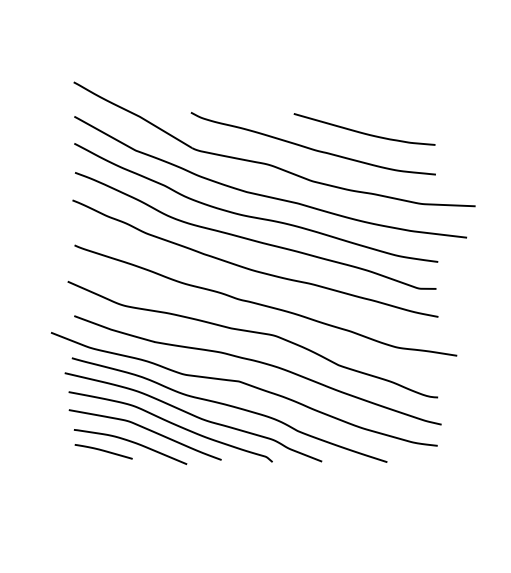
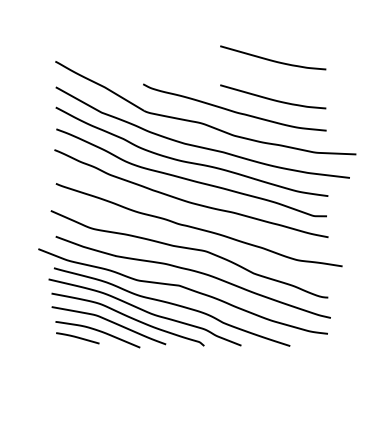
curve: (363, 79) -> (272, 59), added

